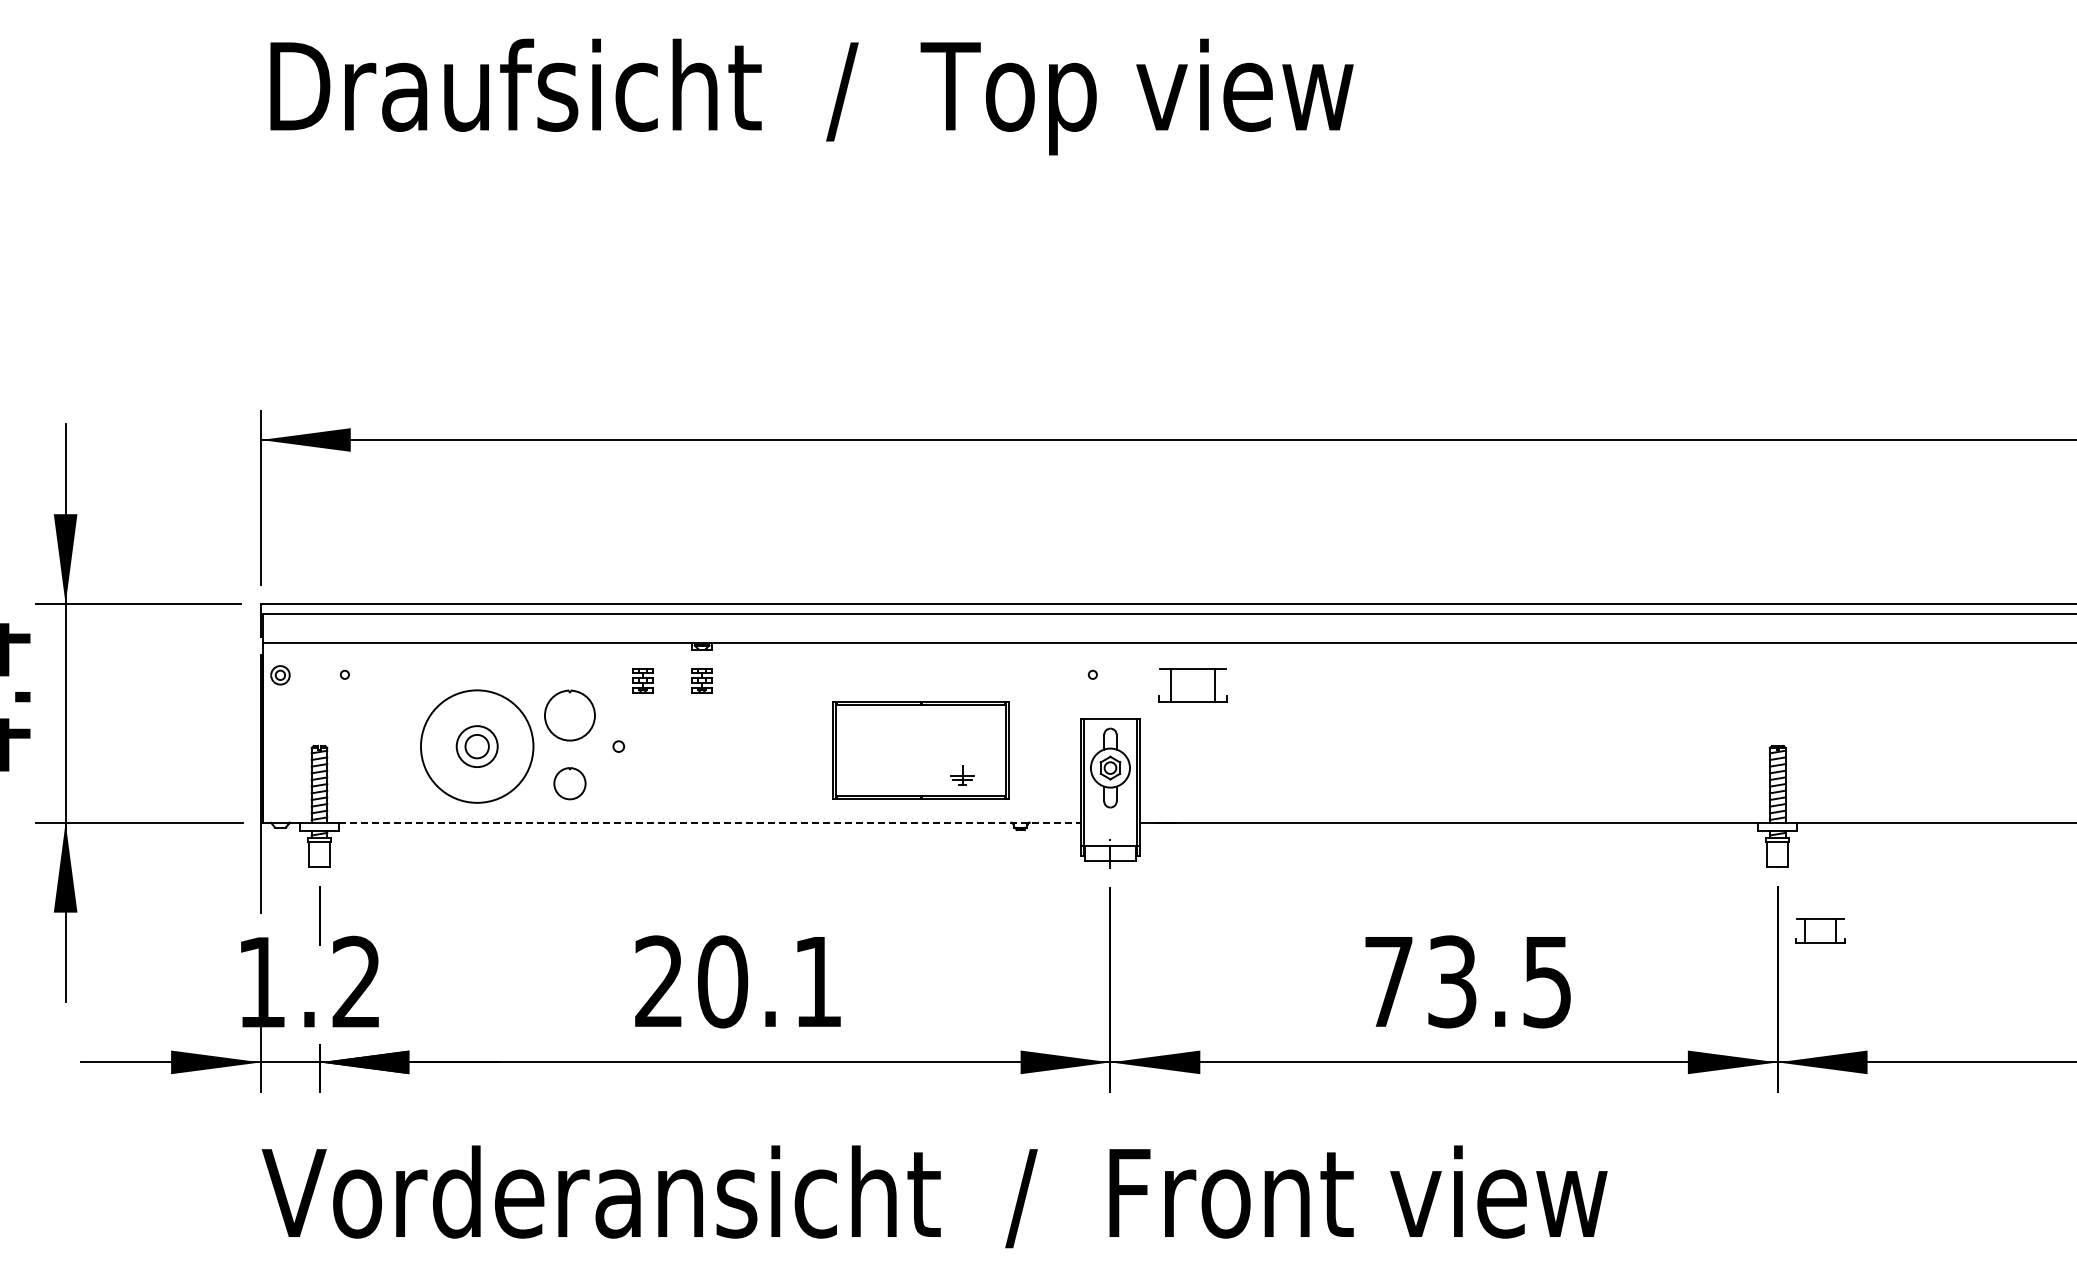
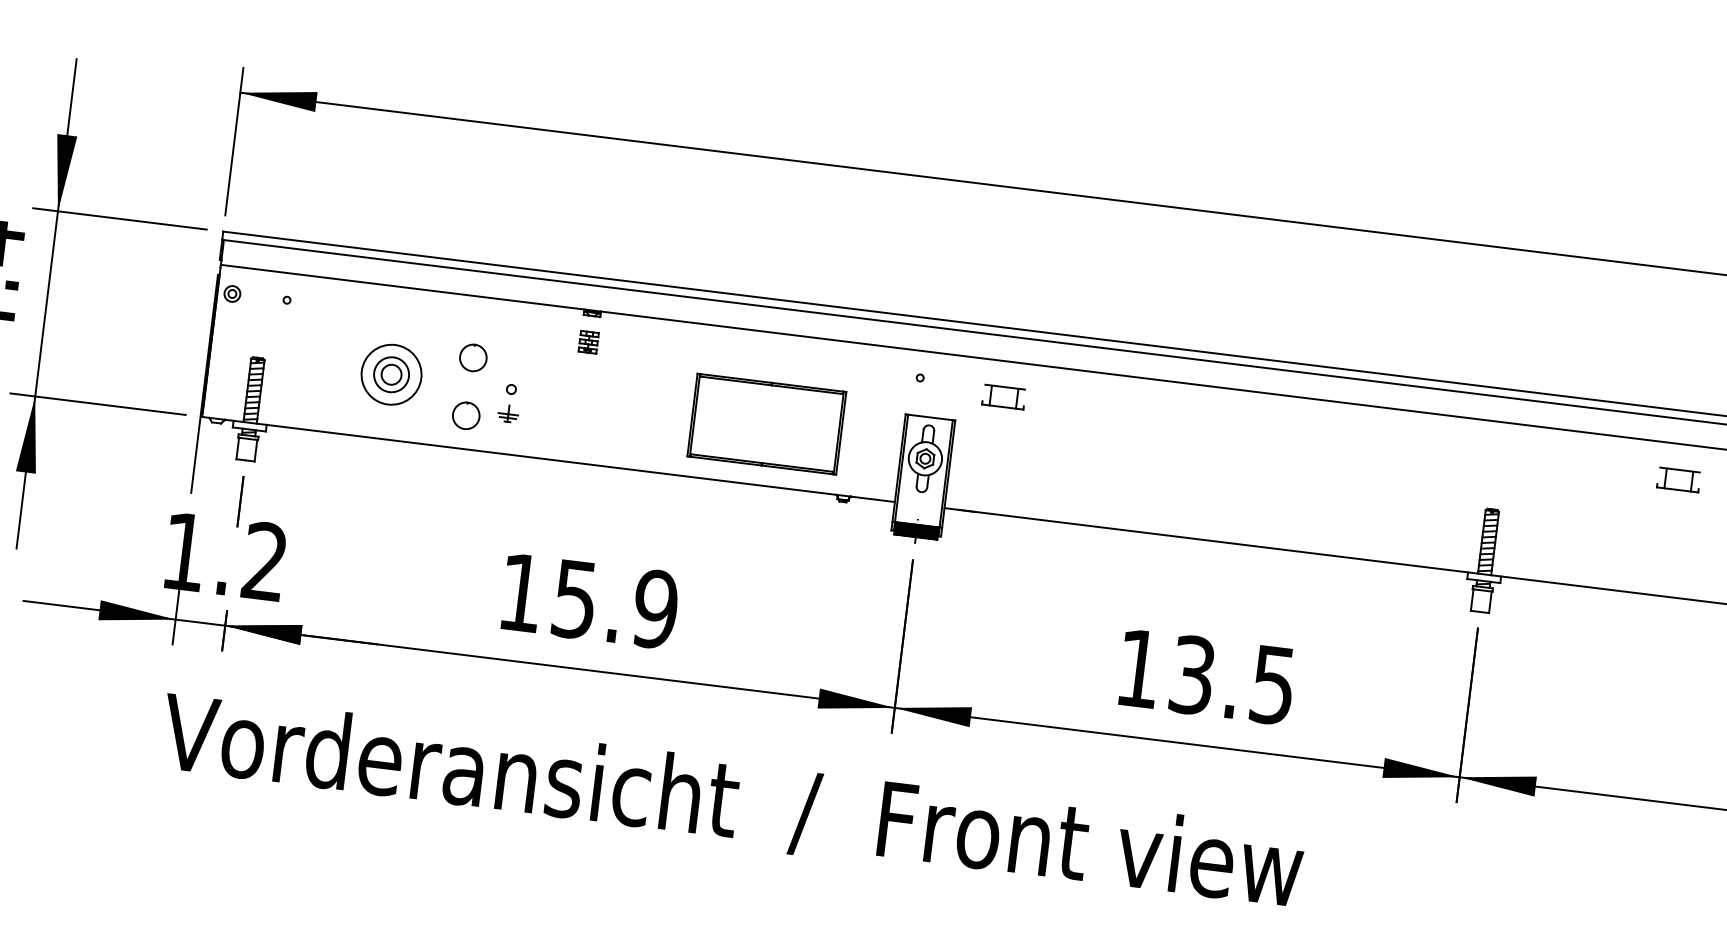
part: (642, 680) -> (538, 335), removed
part: (1193, 684) -> (1004, 396), size x0.71
part: (569, 714) -> (473, 357), size x0.62
circle: (477, 746) -> (391, 374), size x0.62
part: (962, 775) -> (508, 413), moved
line: (710, 822) -> (581, 463), dashed -> solid
hatch: (1110, 853) -> (916, 531), added
part: (1820, 930) -> (1679, 479), moved
text: (738, 981) -> (588, 600), 20.1 -> 15.9
text: (1388, 981) -> (1138, 668), 73.5 -> 13.5

